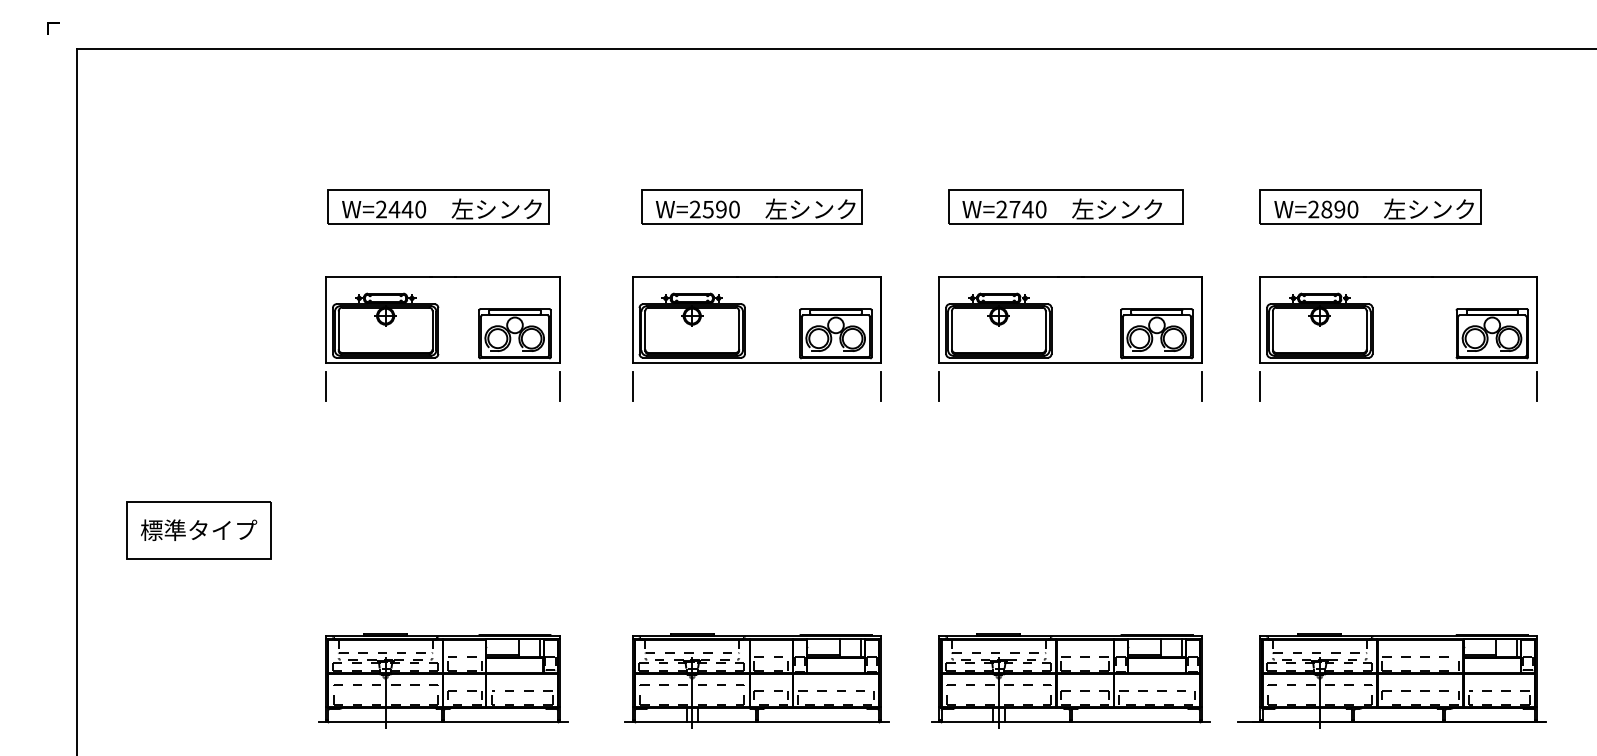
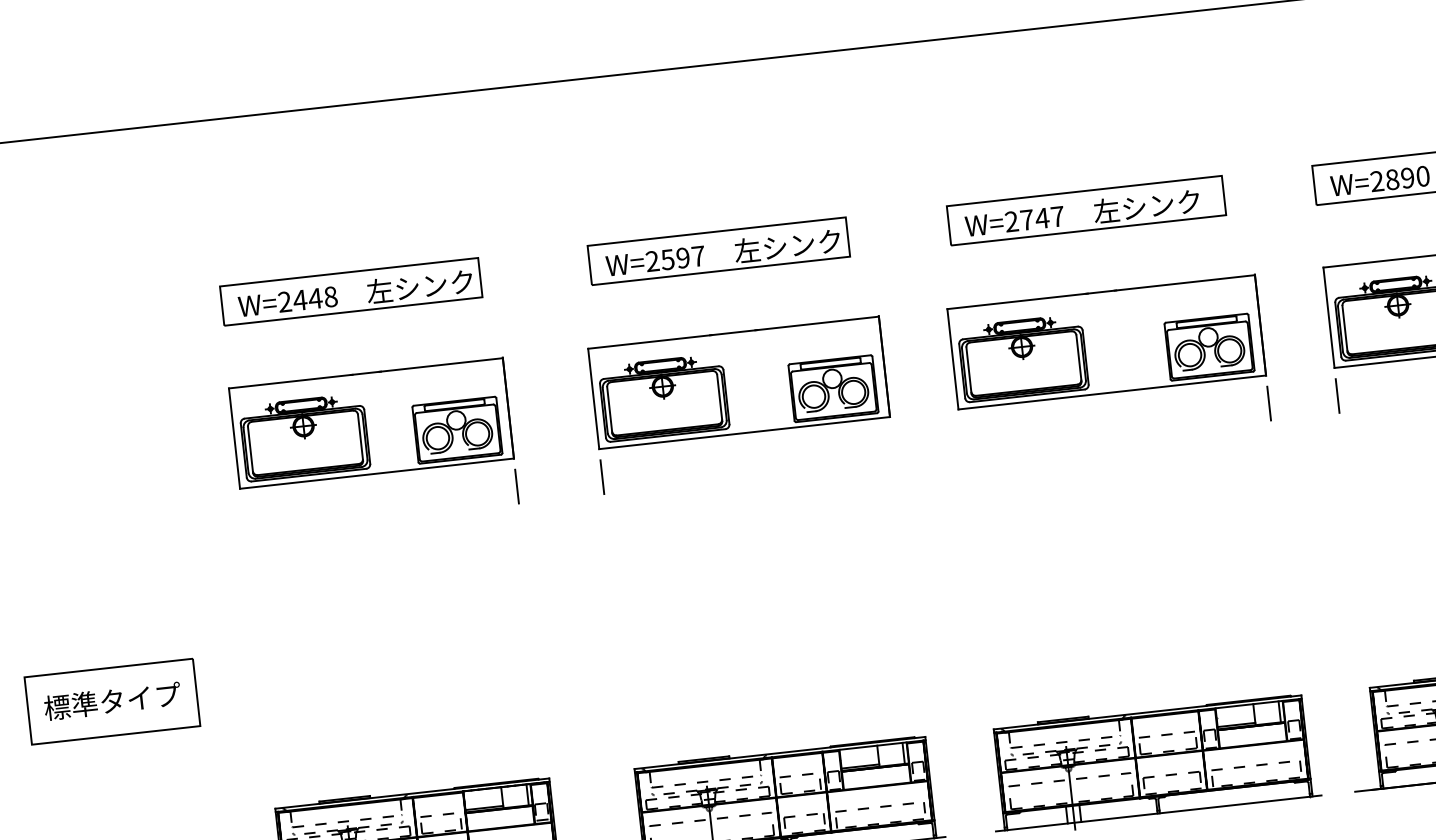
text: (420, 209) -> (330, 296), W=2440 -> W=2448
text: (734, 209) -> (698, 256), W=2590 -> W=2597
text: (1040, 209) -> (1057, 216), W=2740 -> W=2747
line: (326, 386) -> (243, 516), removed
line: (881, 386) -> (893, 444), removed
line: (939, 386) -> (961, 437), removed

